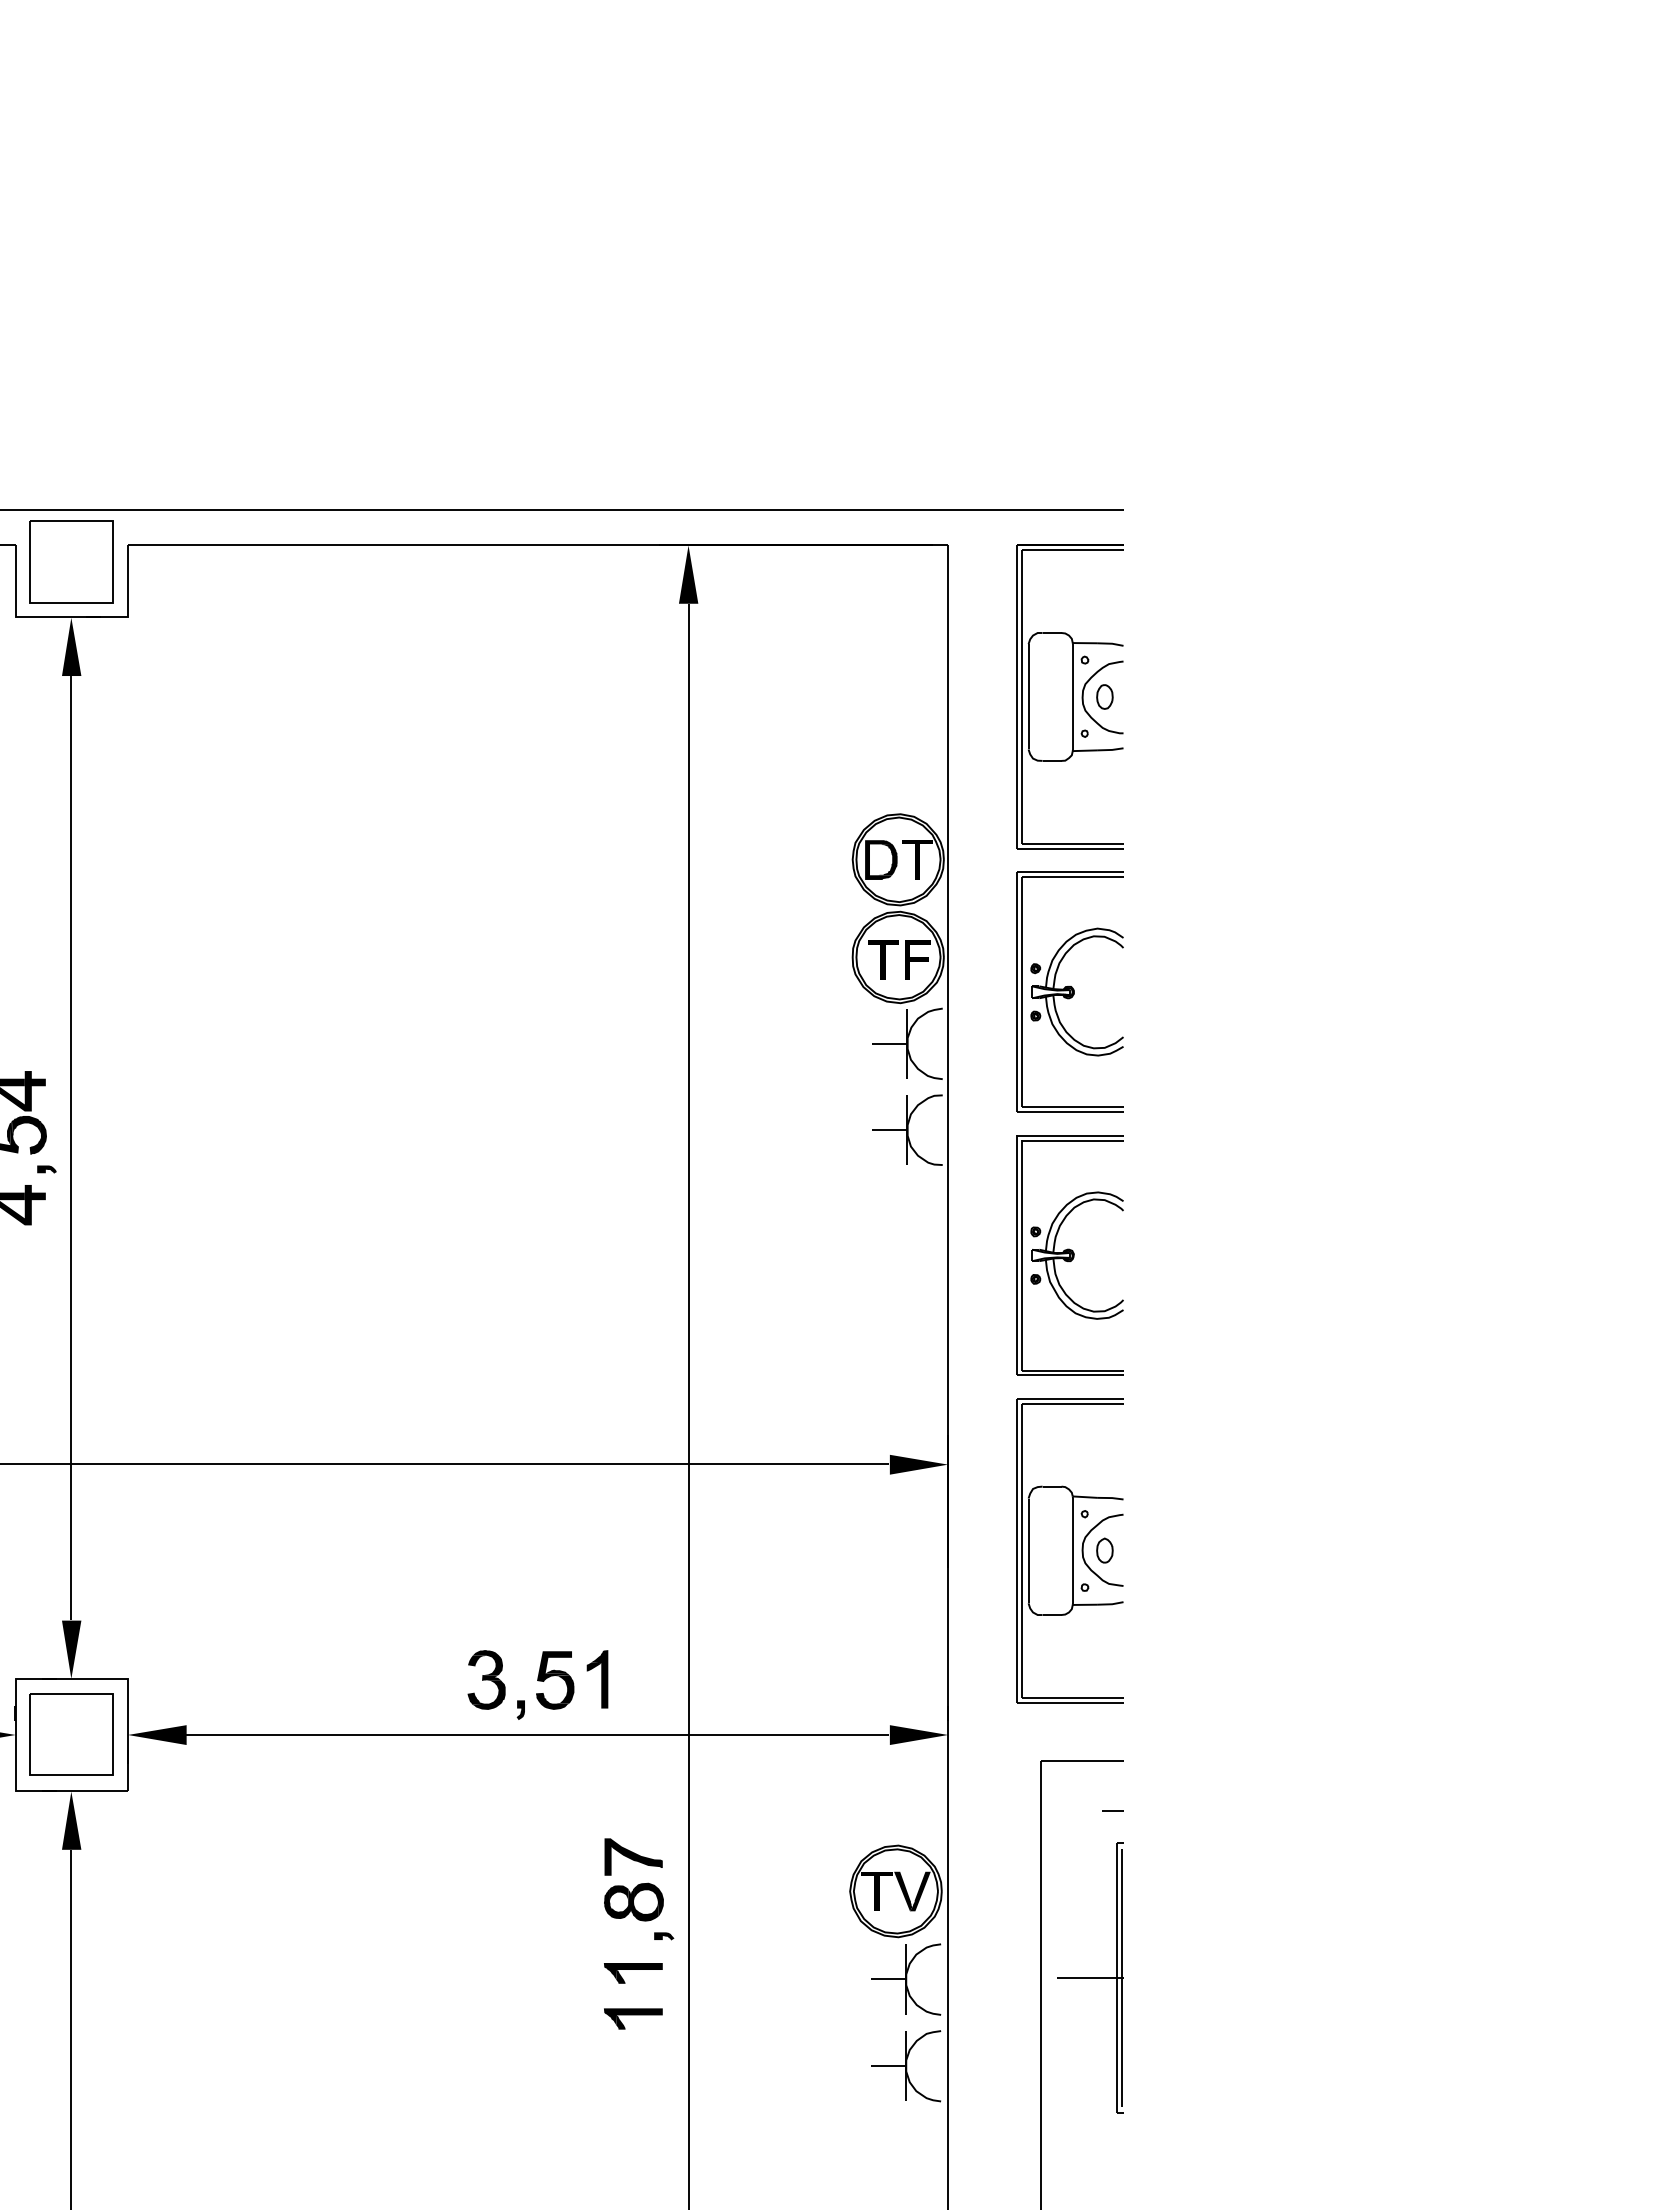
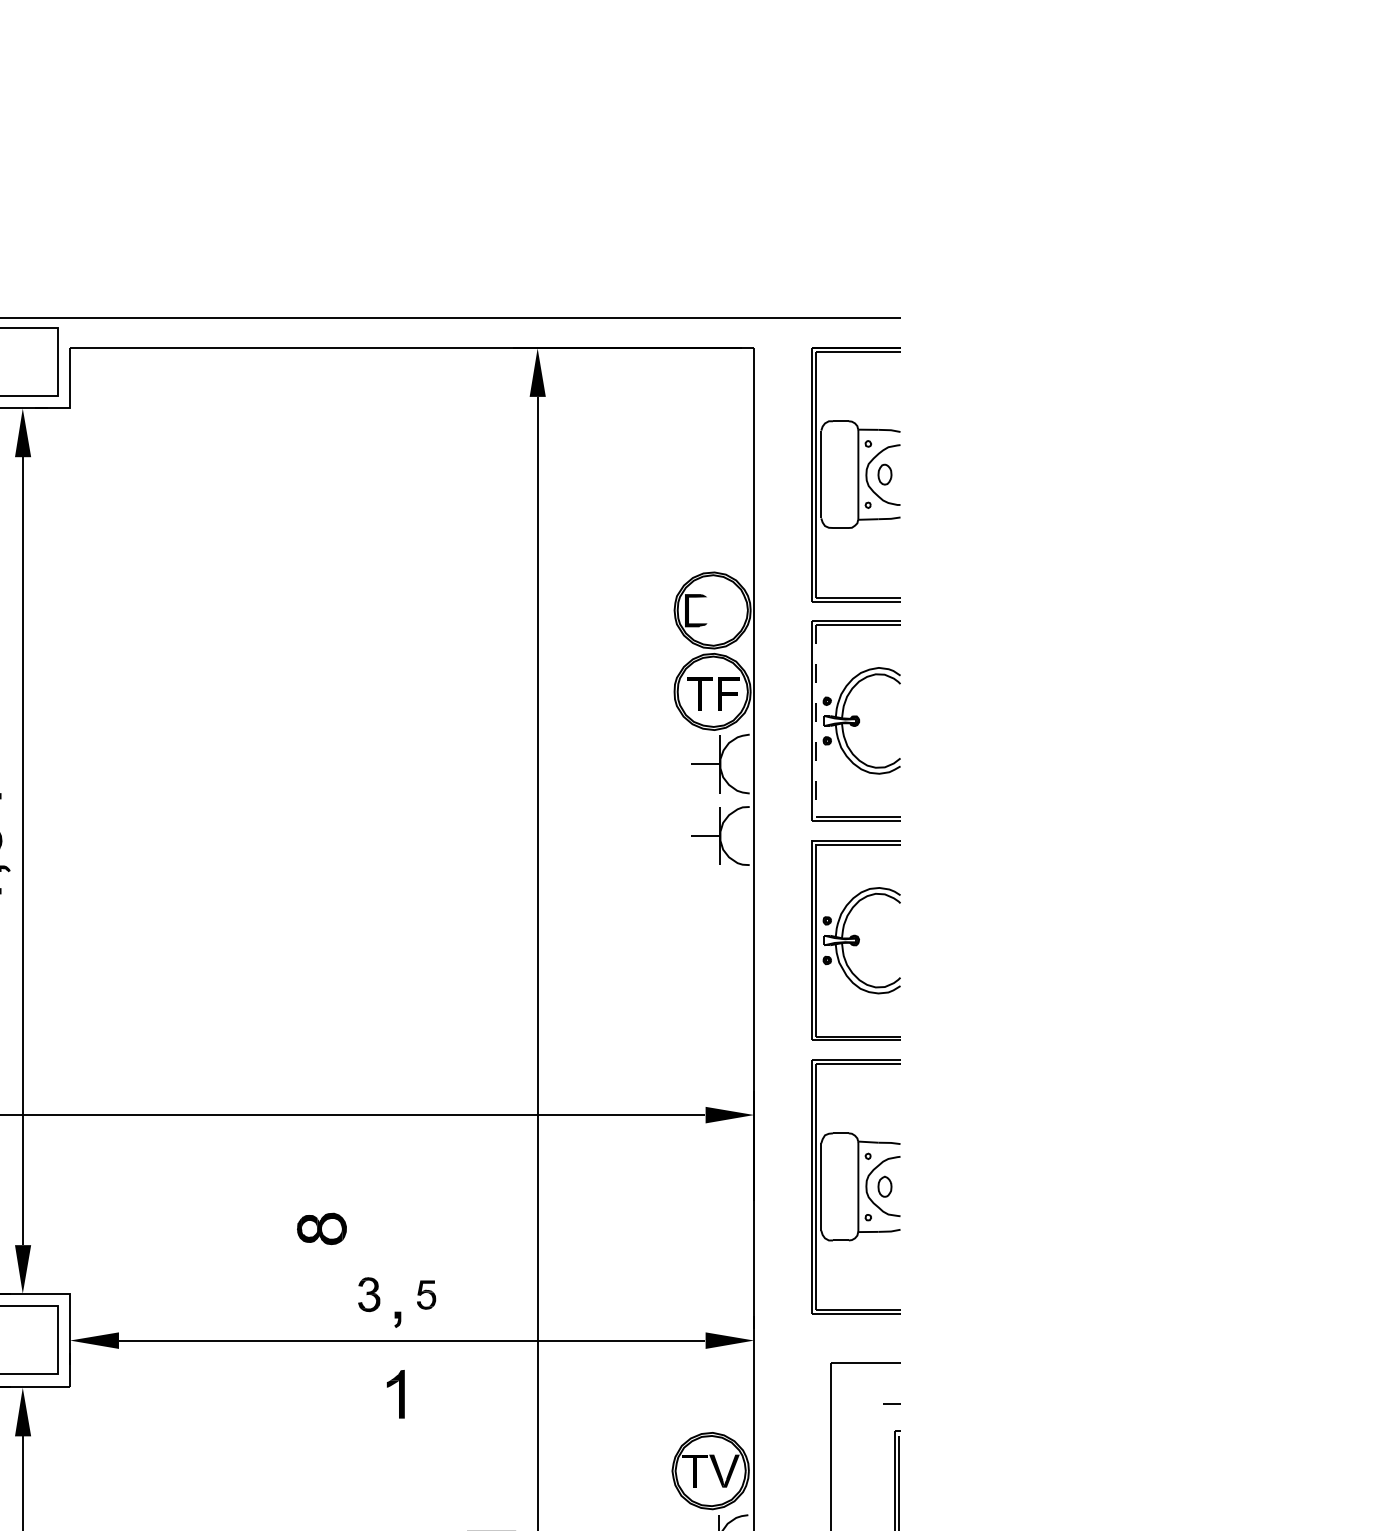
fill: (887, 859) -> (703, 610), removed
fill: (917, 859) -> (728, 610), removed
line: (1022, 992) -> (816, 721), solid -> dashed
part: (486, 1679) -> (369, 1294), size x0.7
part: (597, 1679) -> (395, 1394), moved
part: (555, 1680) -> (426, 1295), size x0.6
fill: (633, 1856) -> (491, 1441), removed
part: (633, 1901) -> (321, 1228), moved
fill: (664, 1936) -> (517, 1508), removed

